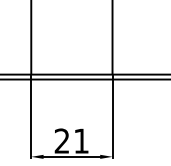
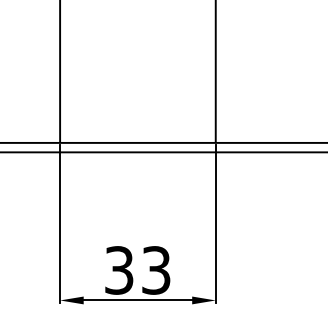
text: (71, 140) -> (137, 269), 21 -> 33

